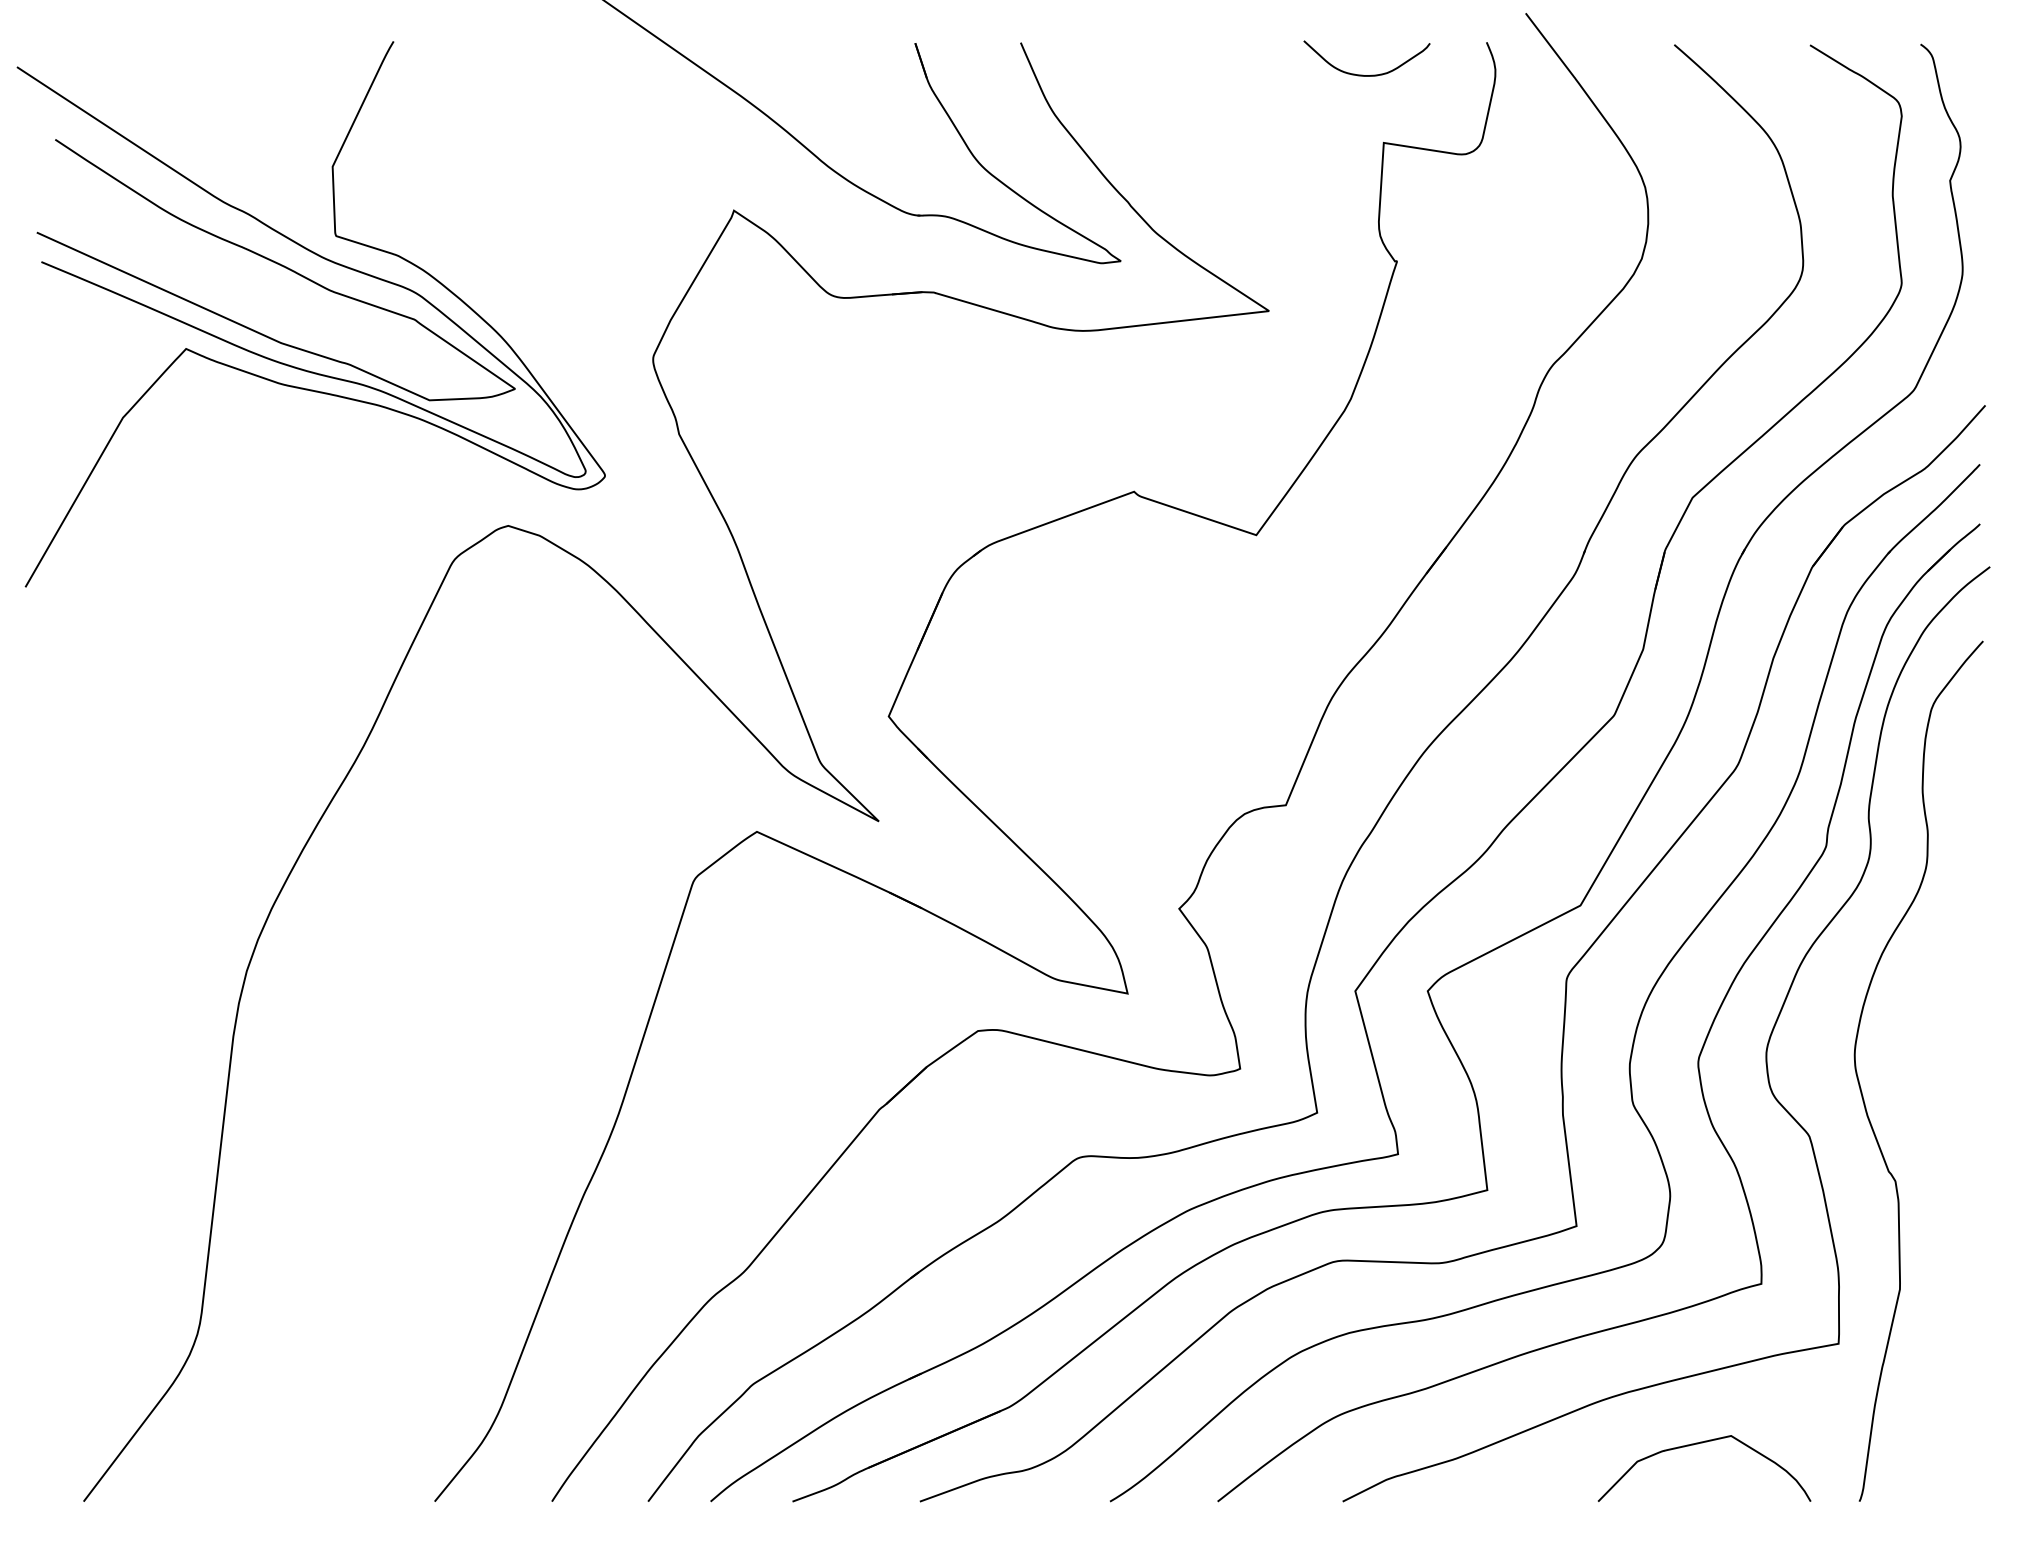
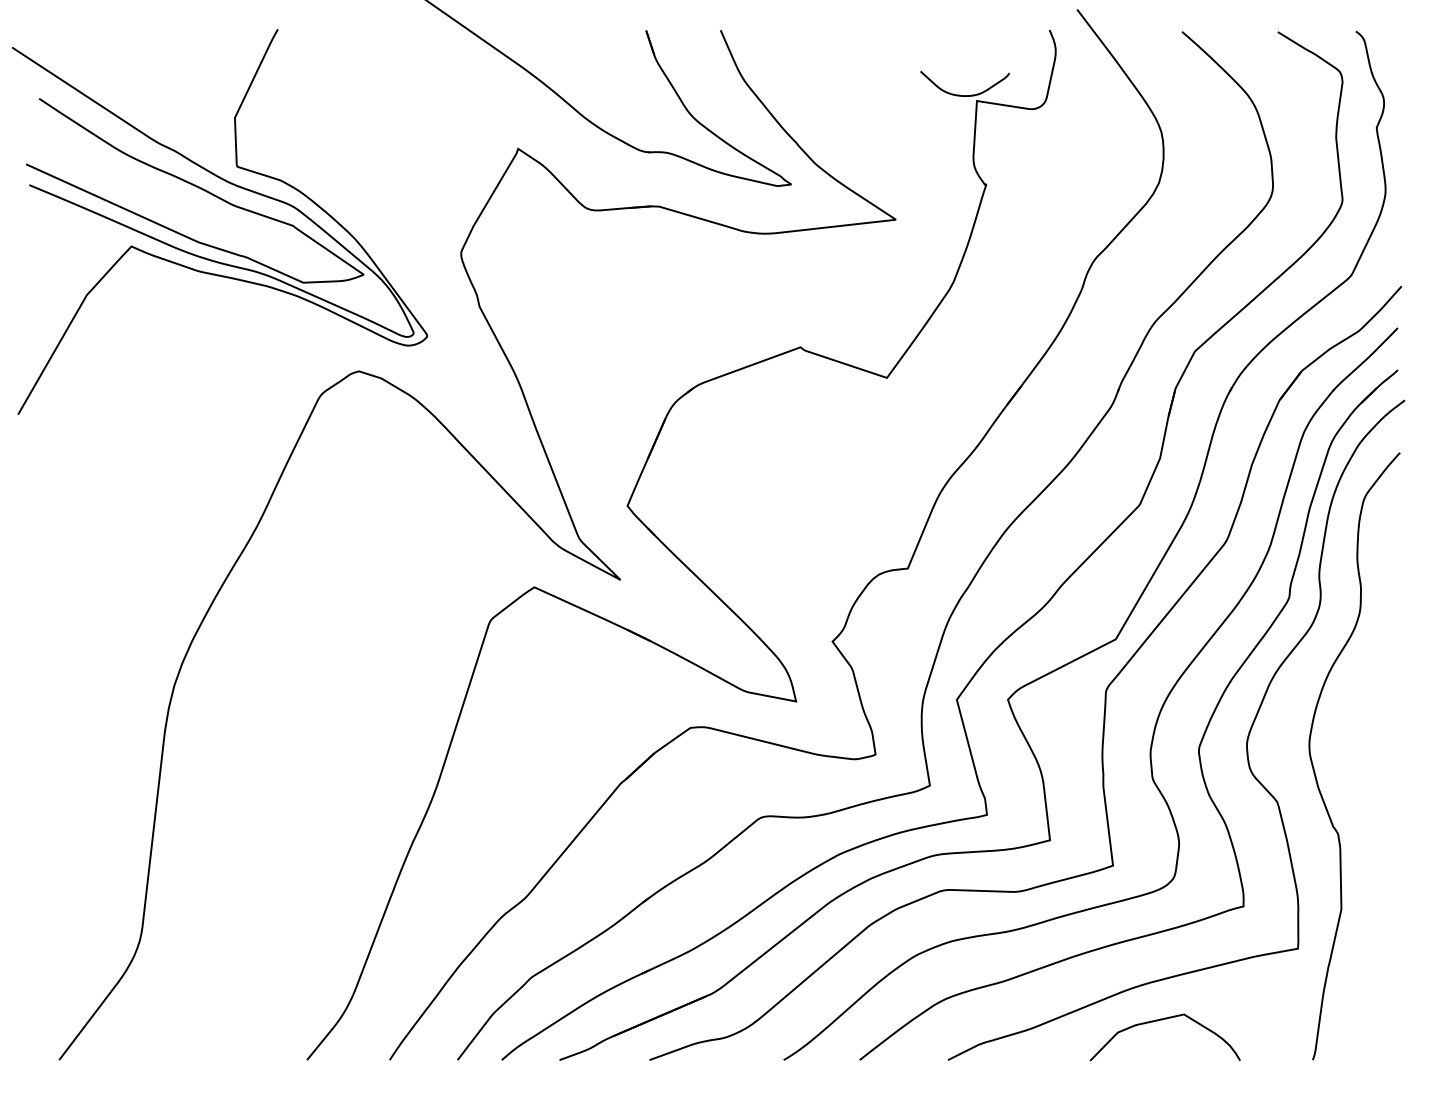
curve: (1363, 74) -> (962, 95), moved
curve: (1698, 1444) -> (1160, 1020), moved

